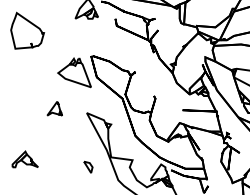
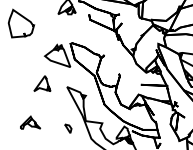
part: (54, 108) -> (42, 83), size x1.43
part: (25, 159) -> (30, 122), moved

